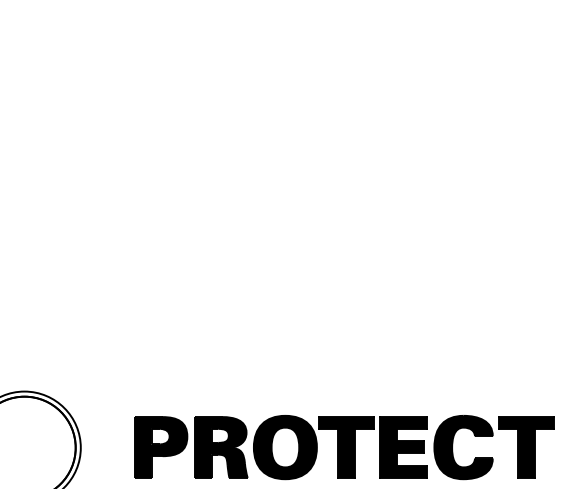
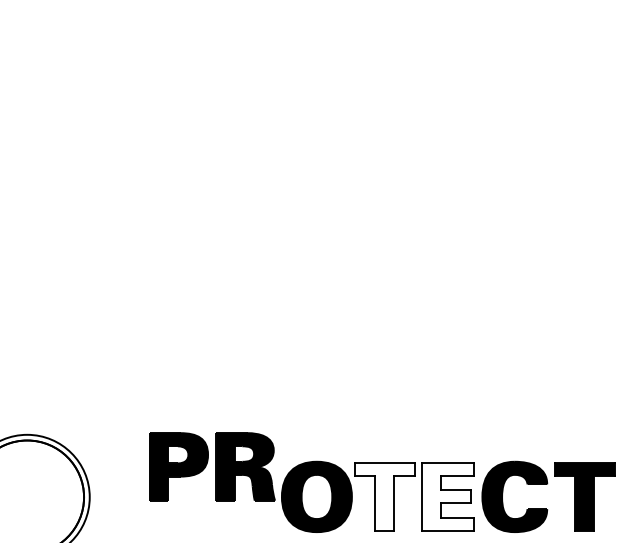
part: (191, 447) -> (212, 466), moved
fill: (346, 447) -> (384, 496), removed
fill: (402, 447) -> (447, 496), removed

